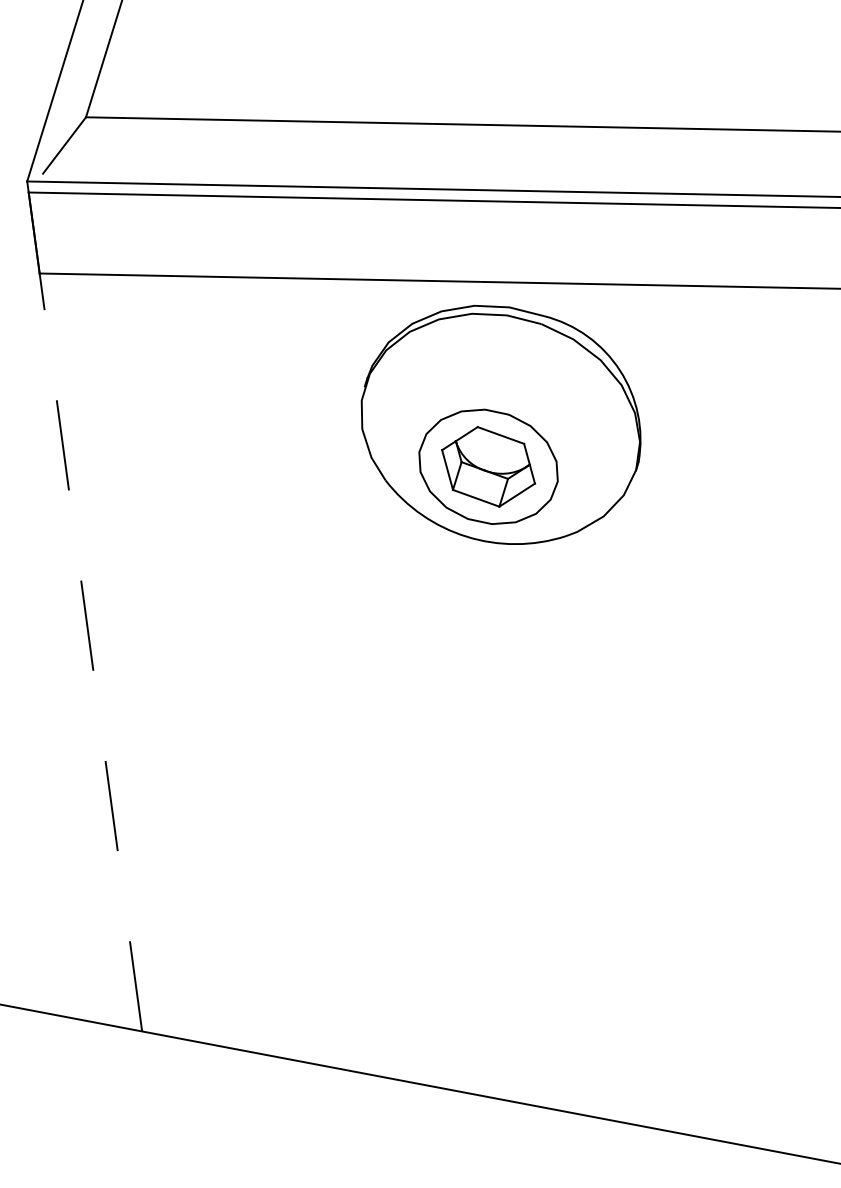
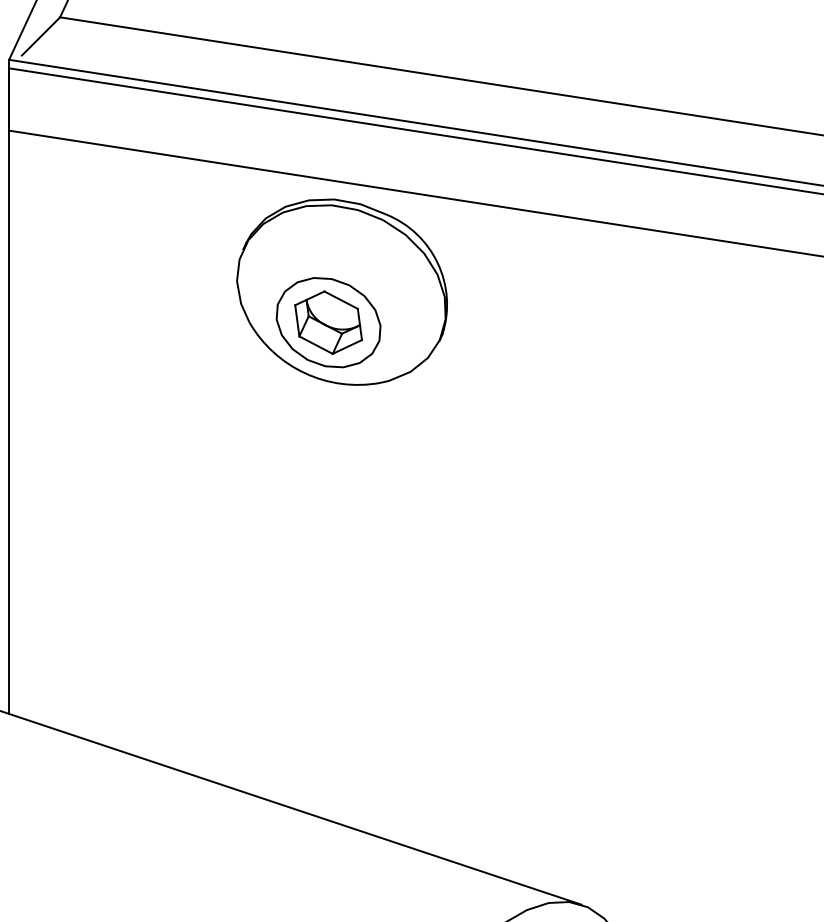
line: (91, 652) -> (9, 422), dashed -> solid

